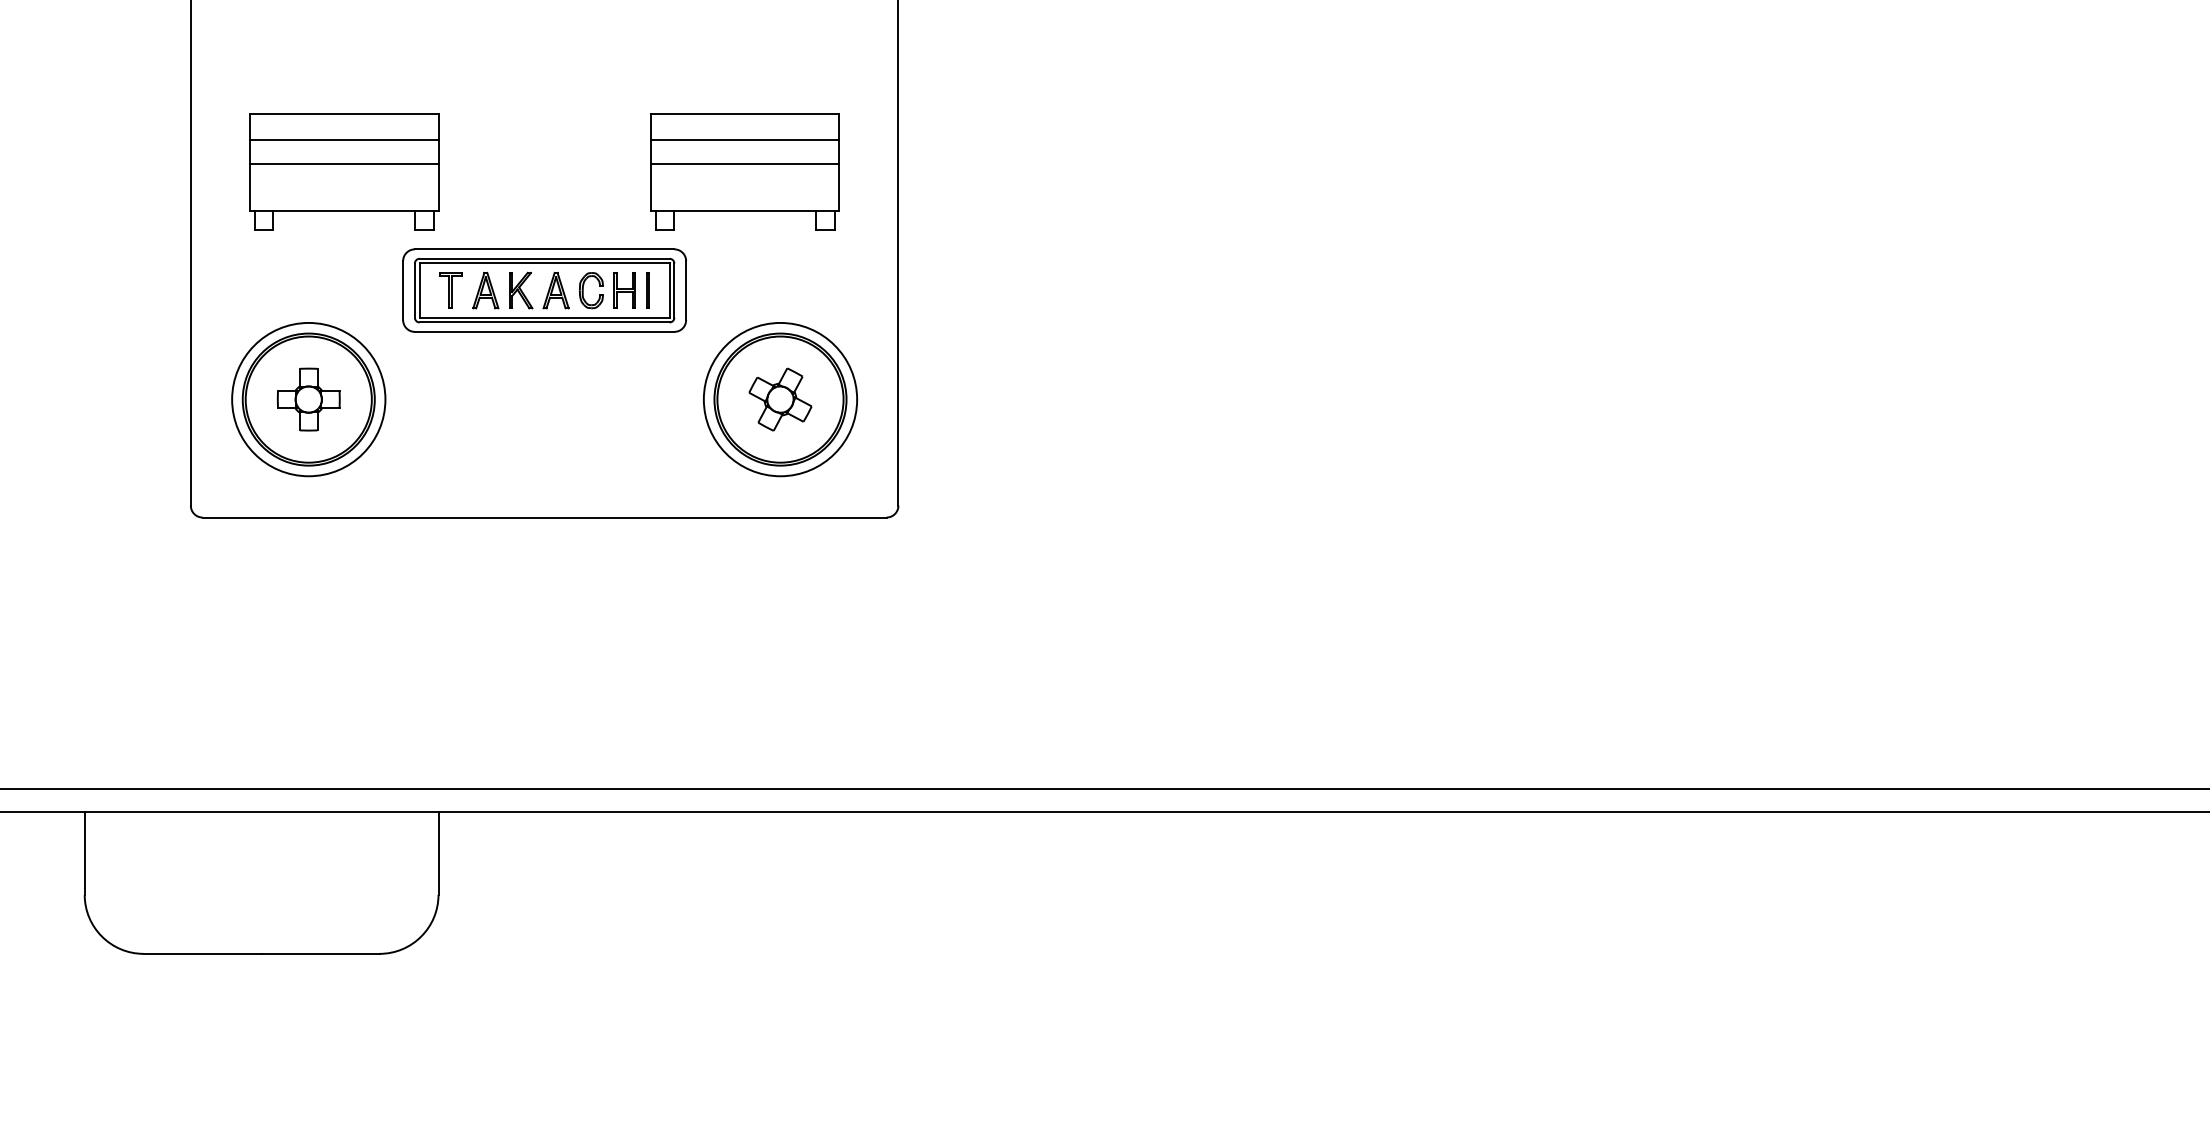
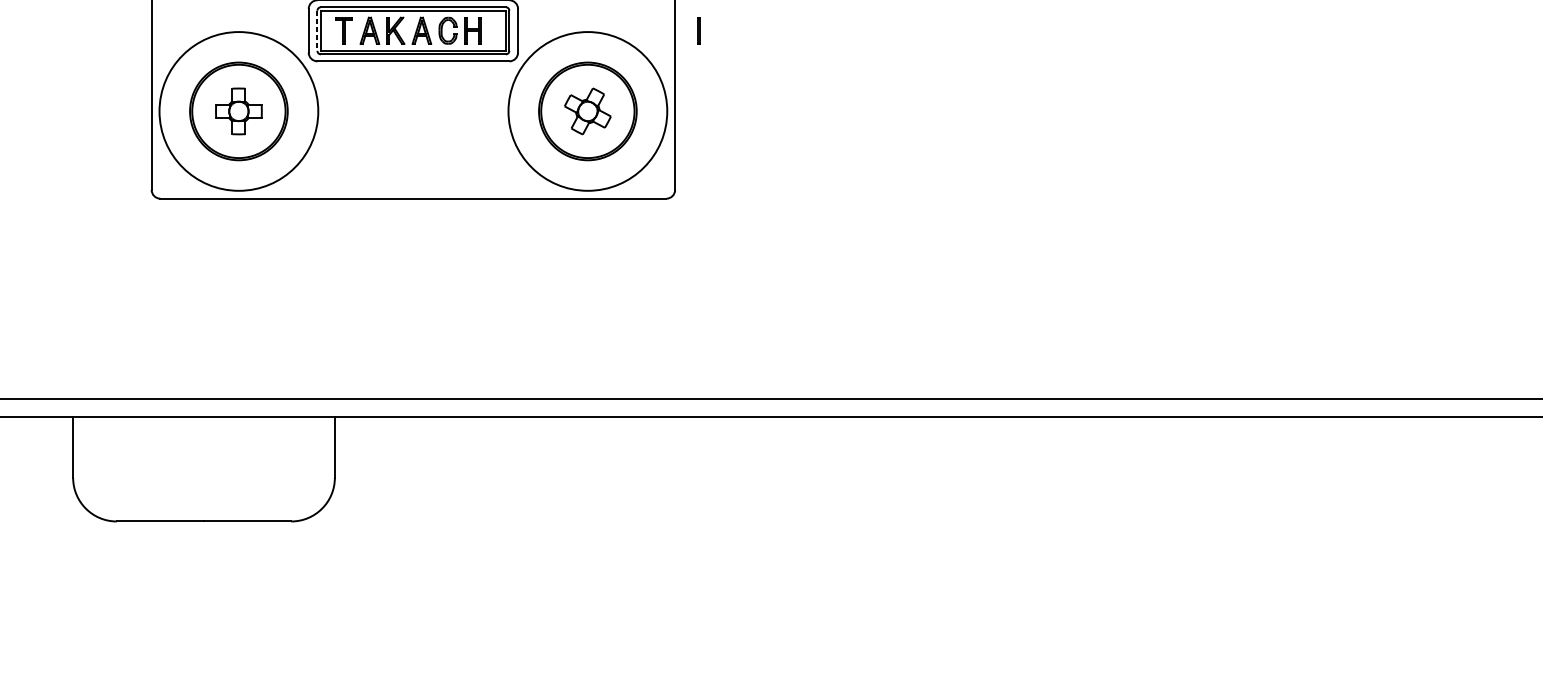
line: (647, 290) -> (698, 30), moved
line: (414, 291) -> (317, 31), solid -> dashed
circle: (308, 399) -> (238, 111), size x1.4
circle: (780, 399) -> (587, 111), size x1.4

